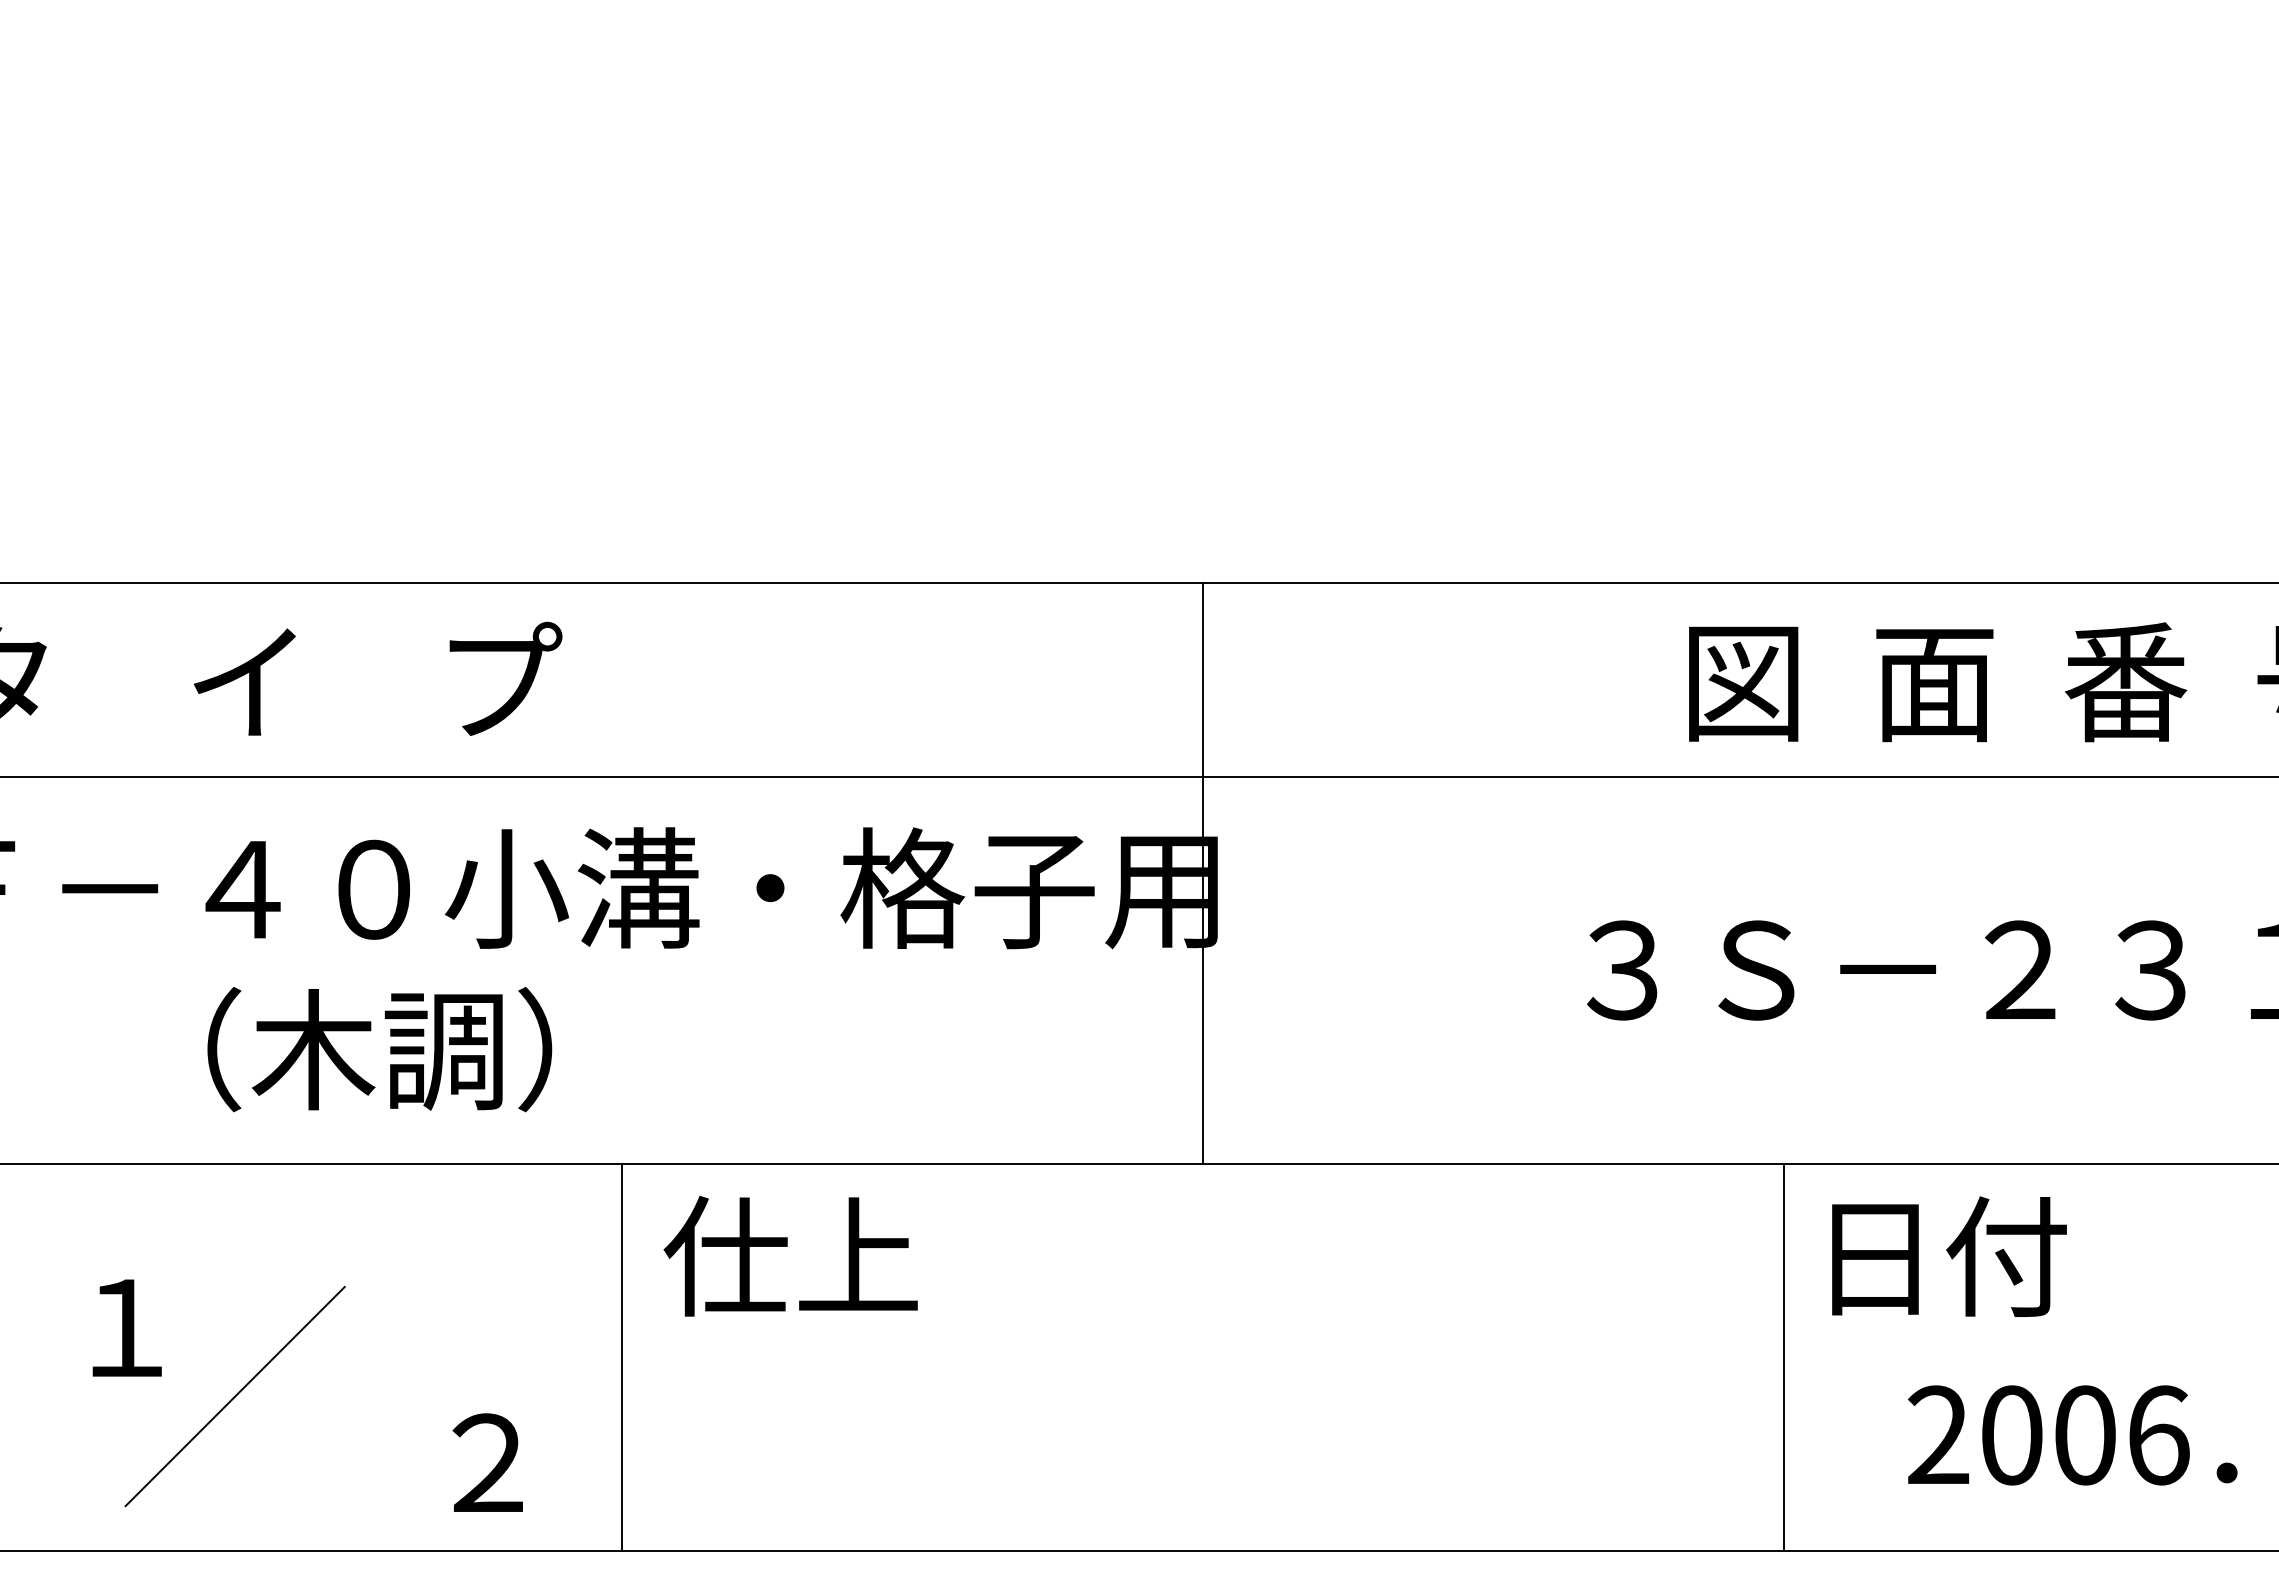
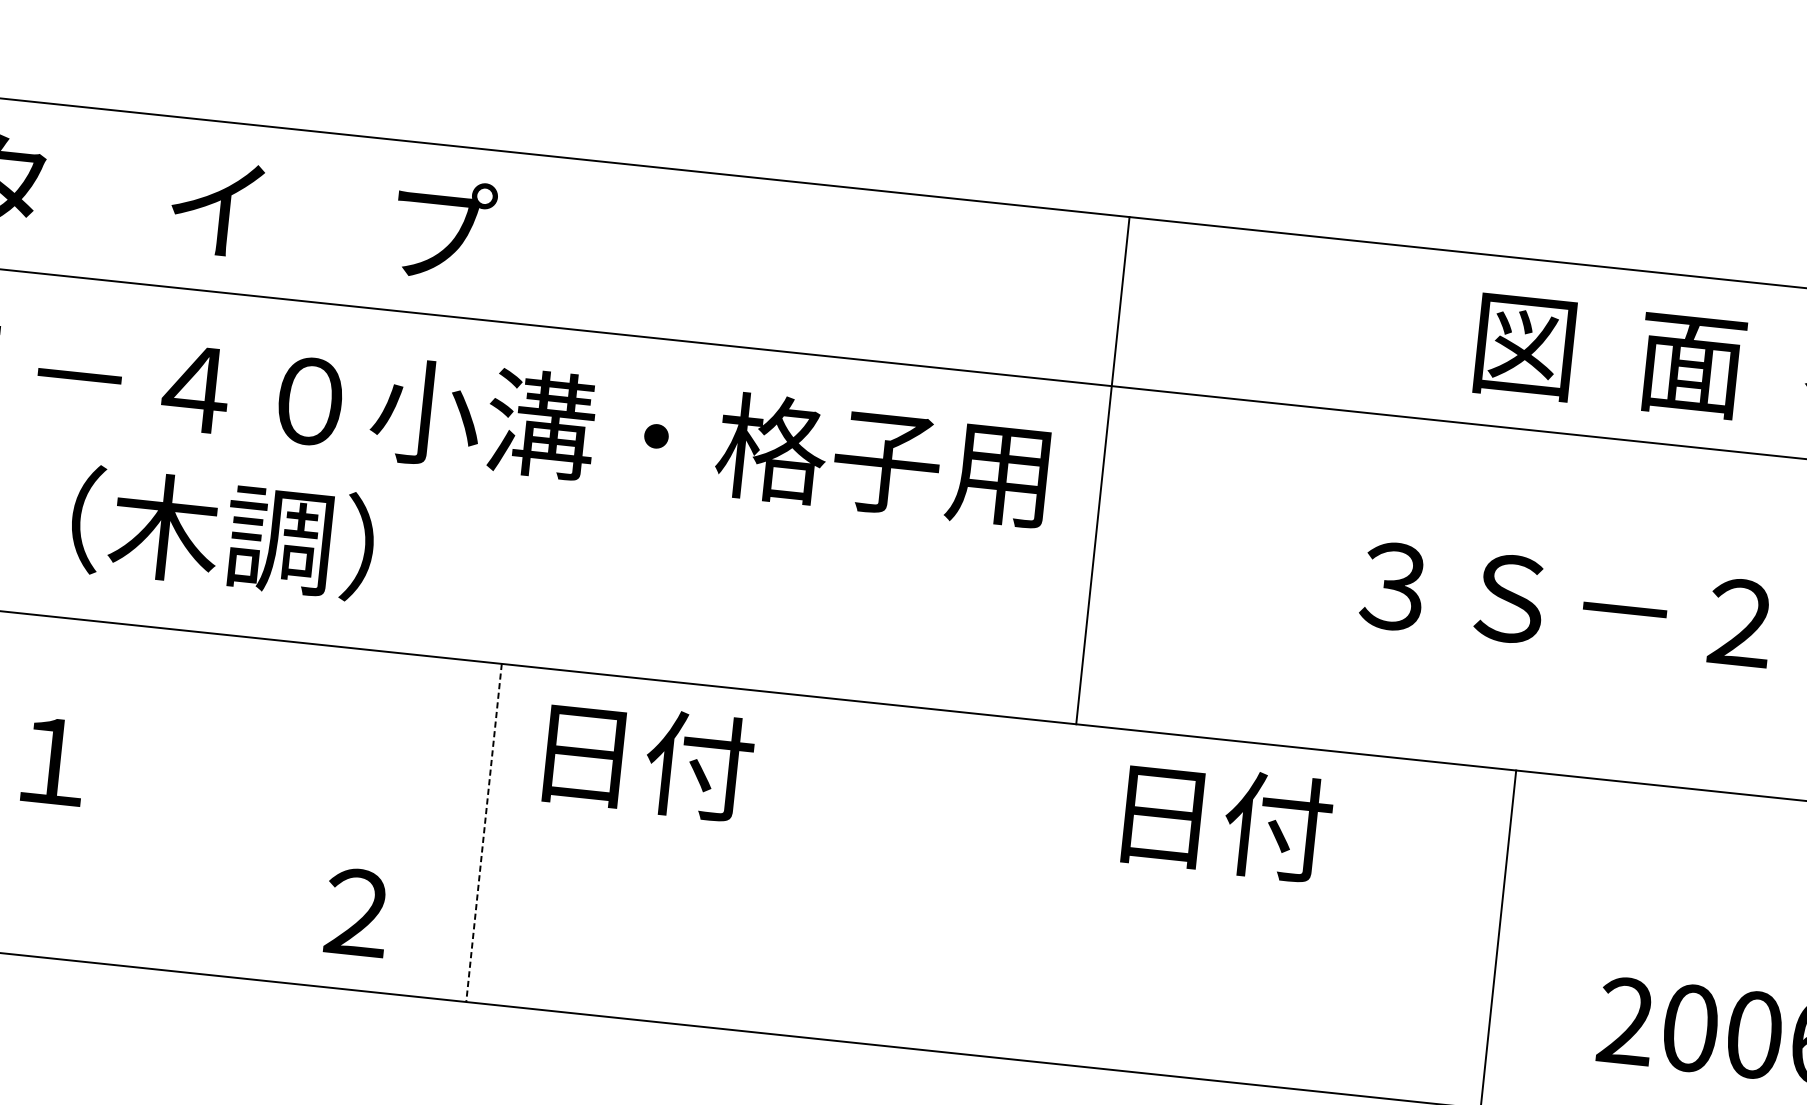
line: (1203, 873) -> (1103, 470), moved
text: (379, 1049) -> (222, 533), moved
text: (790, 1256) -> (640, 759), 仕上 -> 日付
text: (1949, 1256) -> (1227, 821), moved
line: (622, 1357) -> (484, 832), solid -> dashed
line: (234, 1396) -> (141, 831), removed

